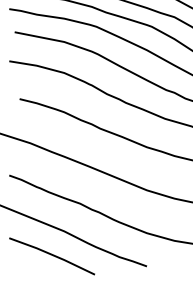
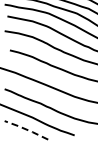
line: (52, 254) -> (26, 129), solid -> dashed

